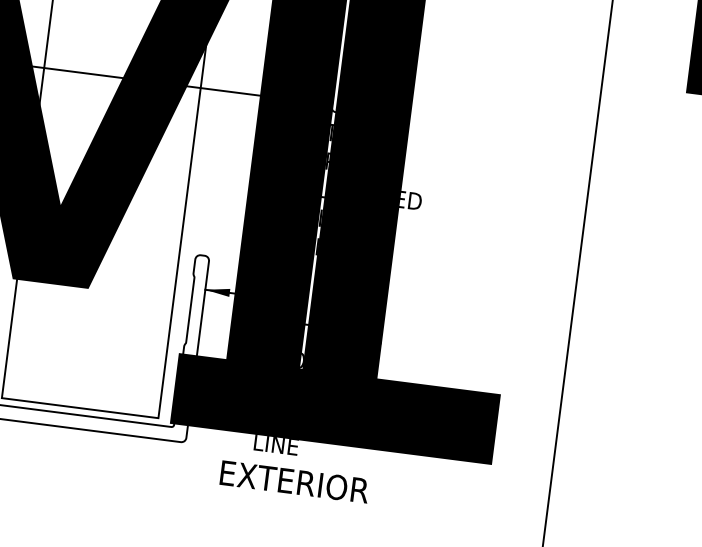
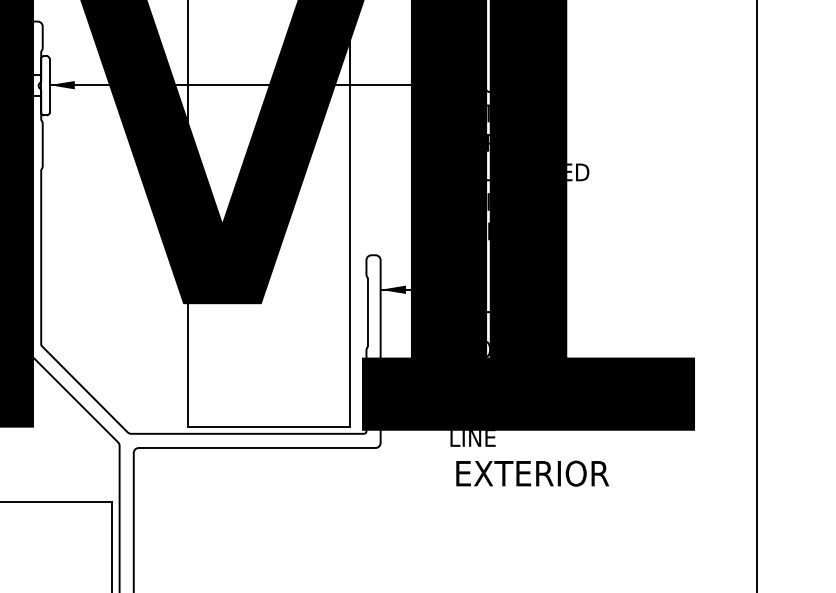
text: (294, 481) -> (532, 473), moved

